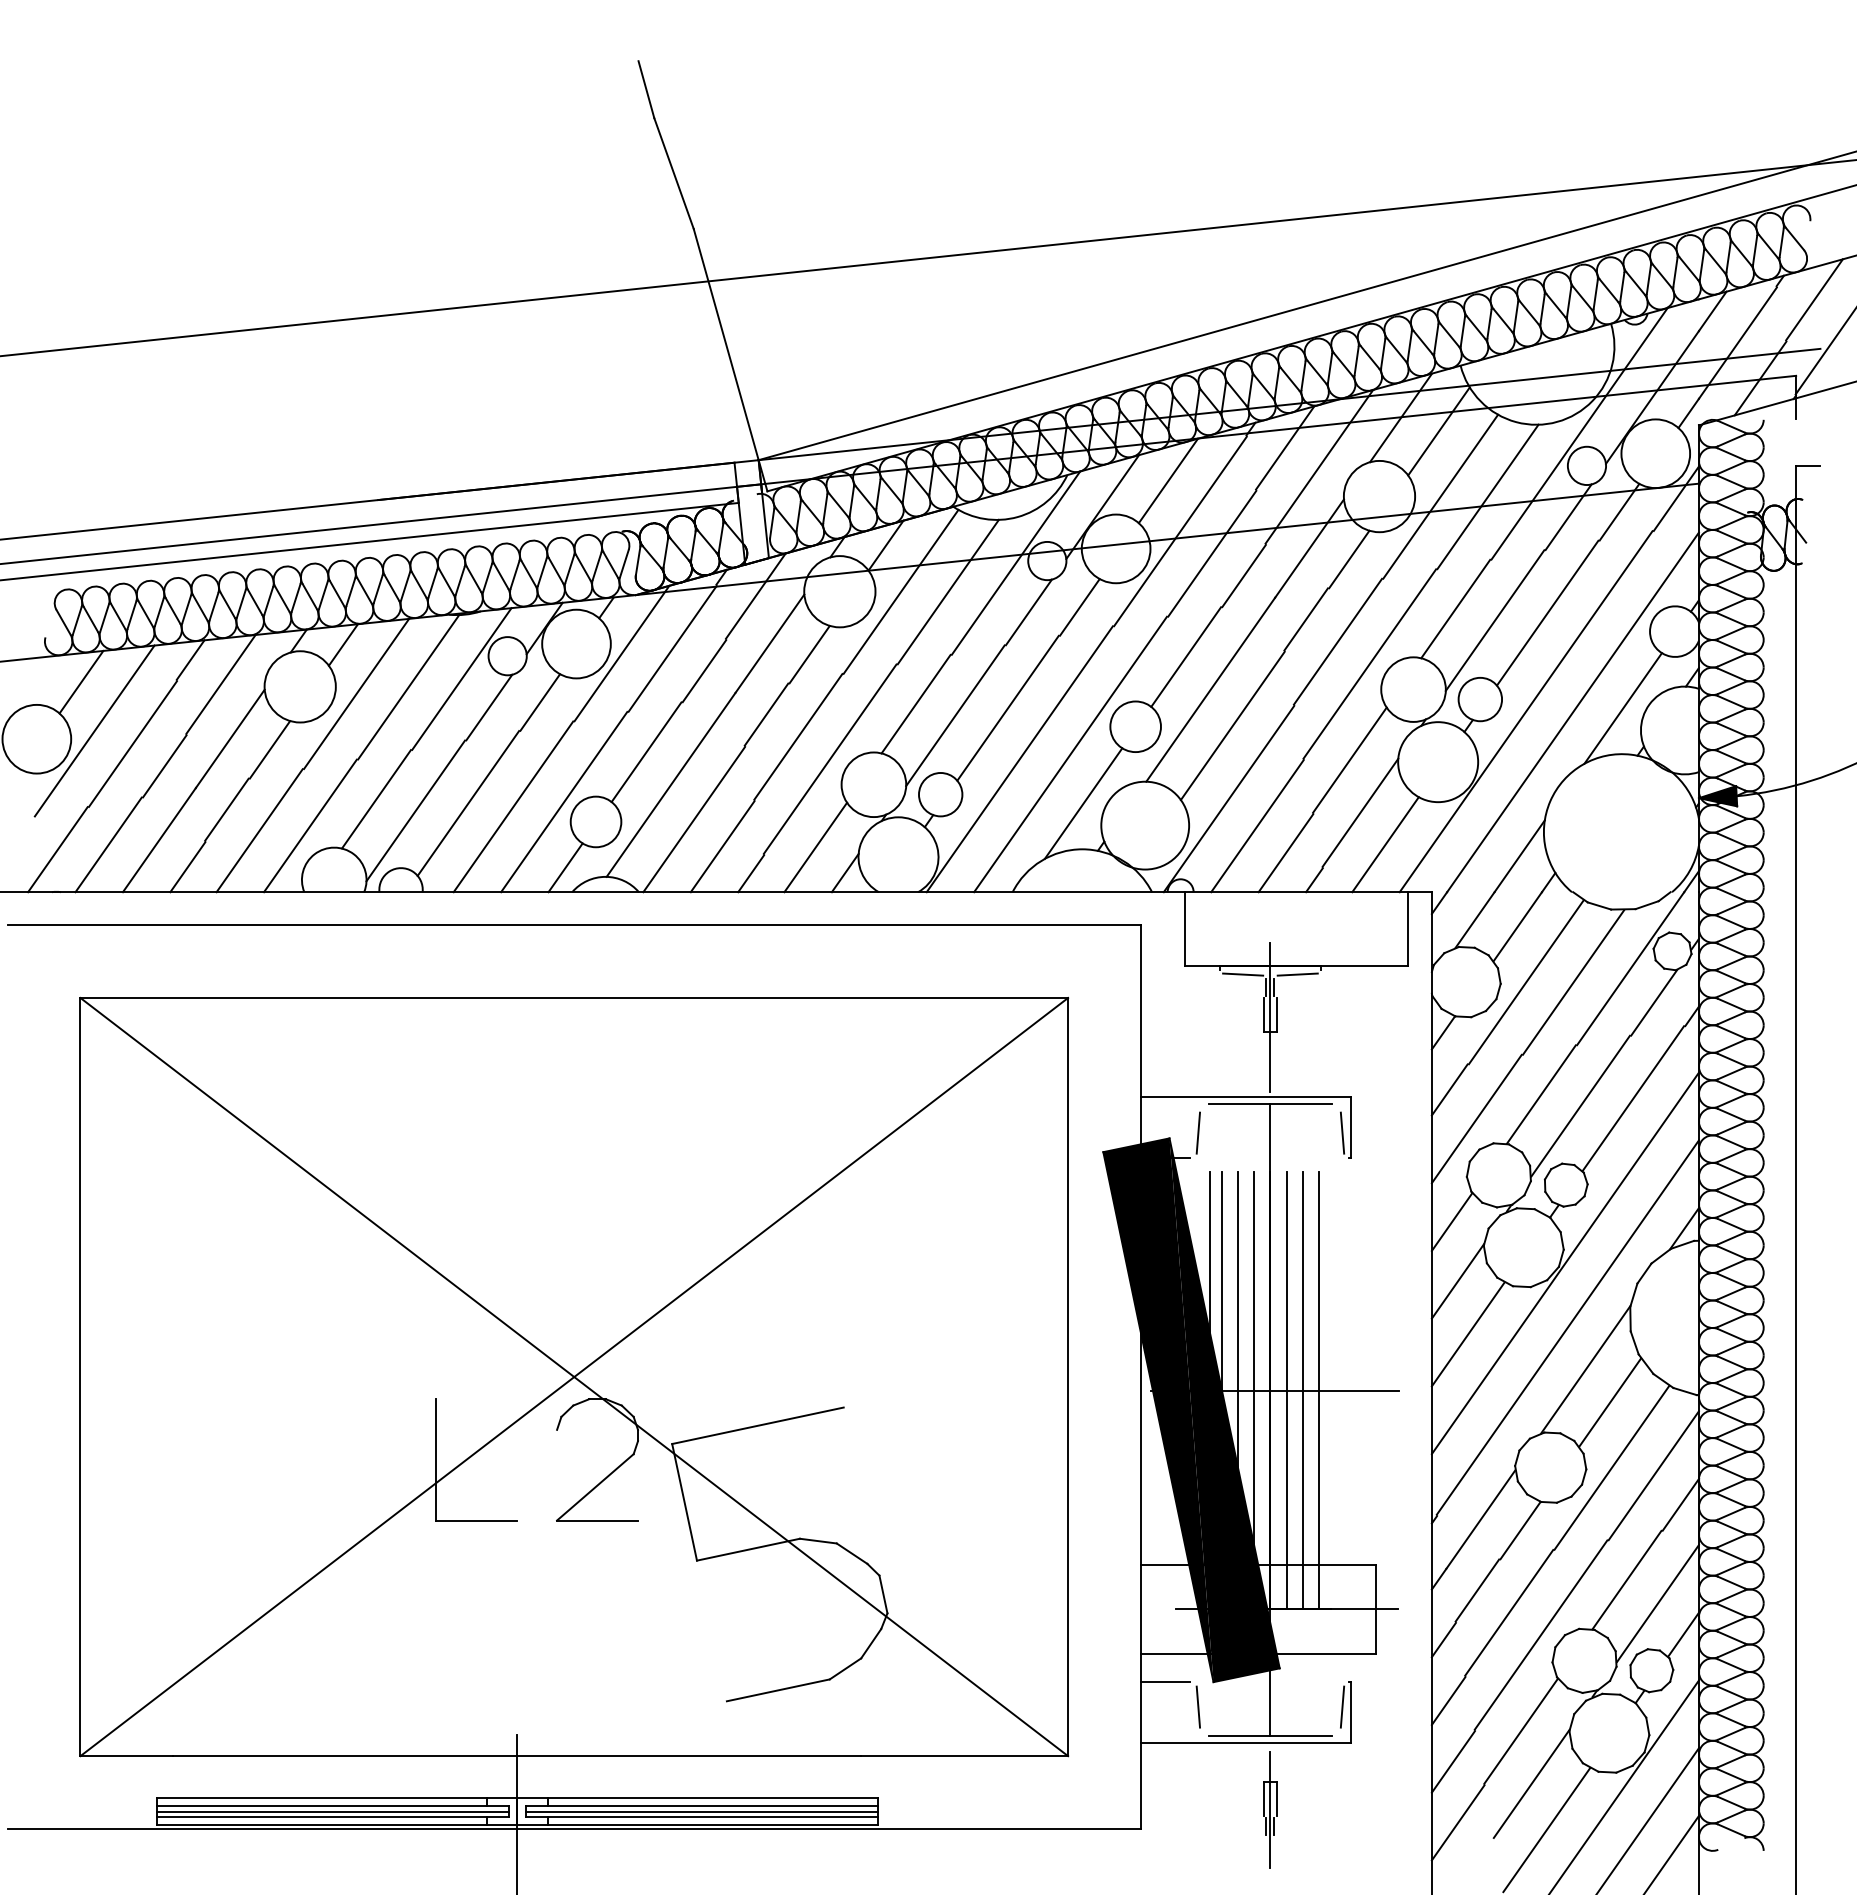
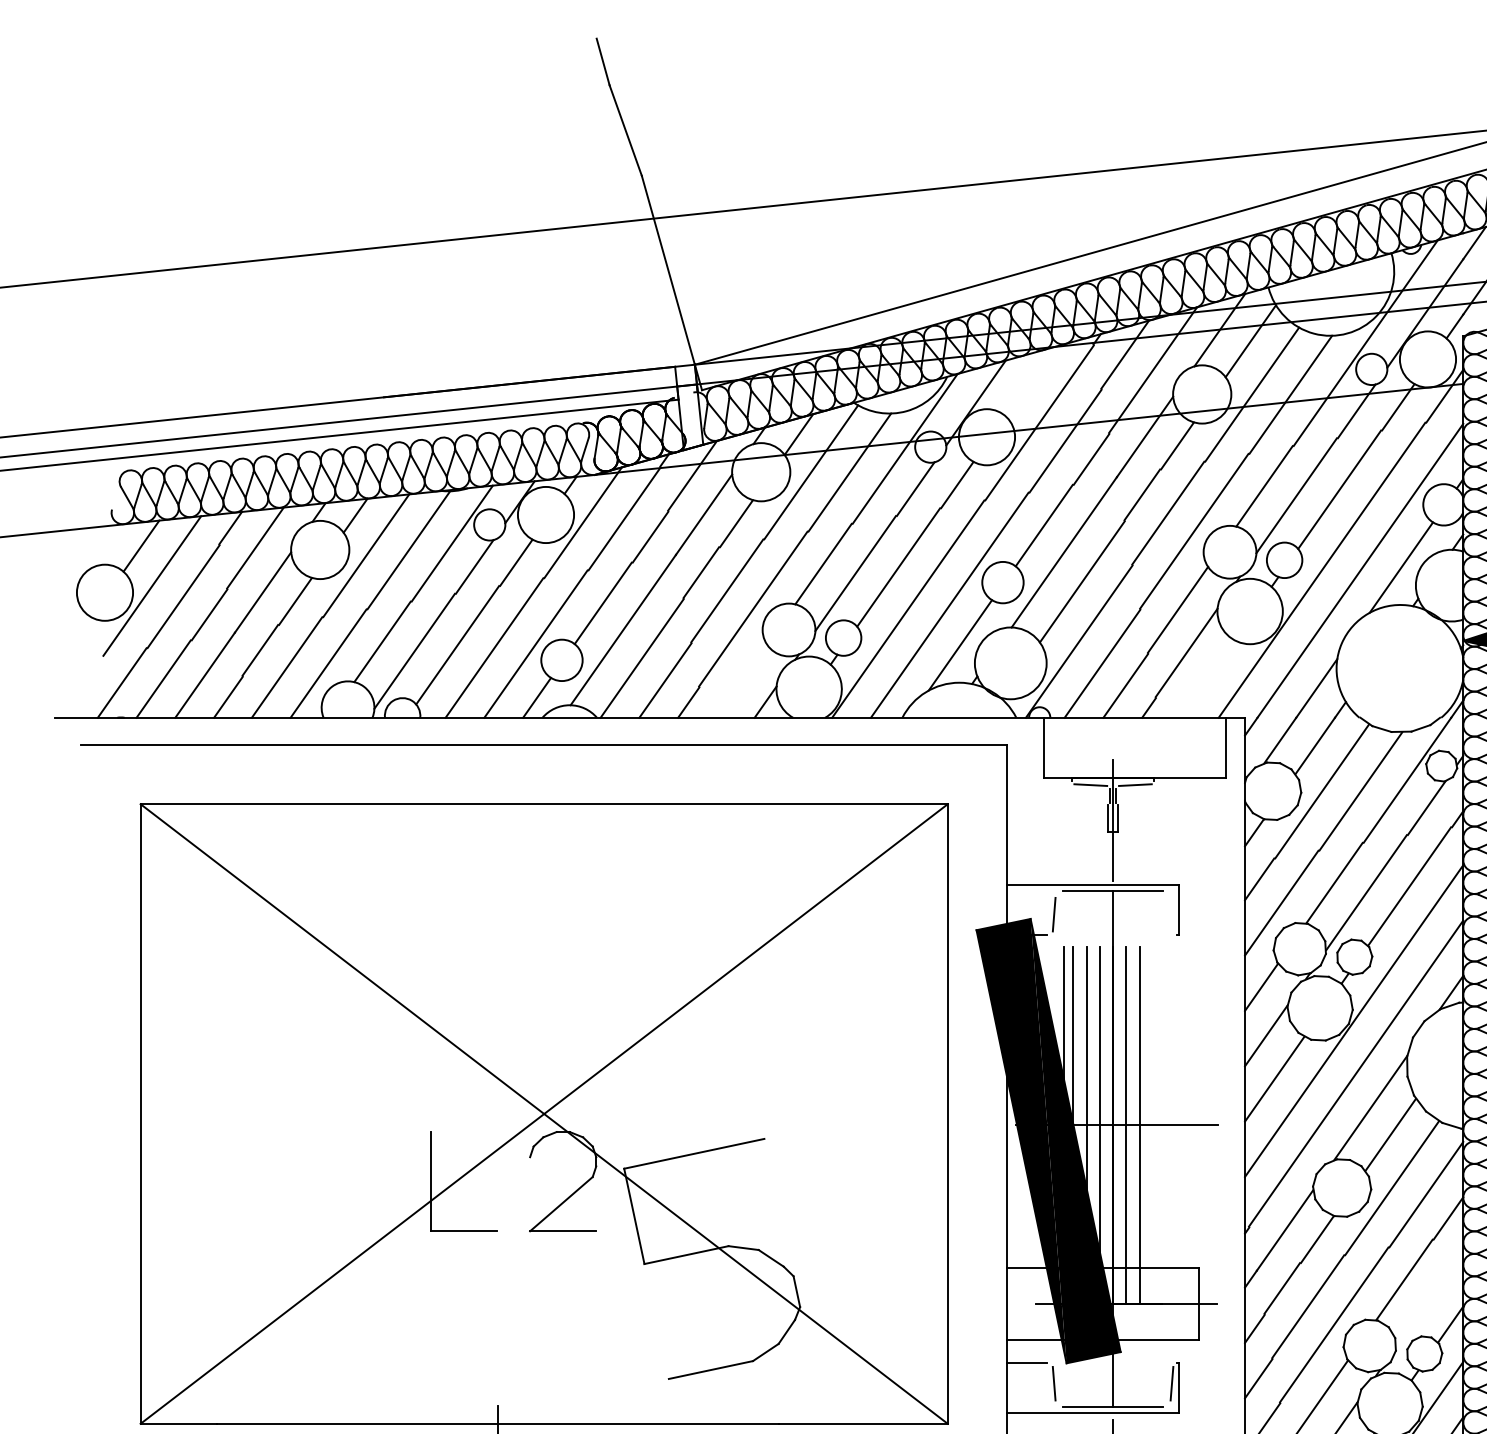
line: (1167, 480) -> (1028, 381), removed
line: (1385, 844) -> (1207, 678), removed
line: (815, 847) -> (741, 681), removed
line: (1342, 1132) -> (1171, 914), removed
line: (1319, 1390) -> (1153, 1124), removed
line: (1657, 1603) -> (1429, 1299), removed

